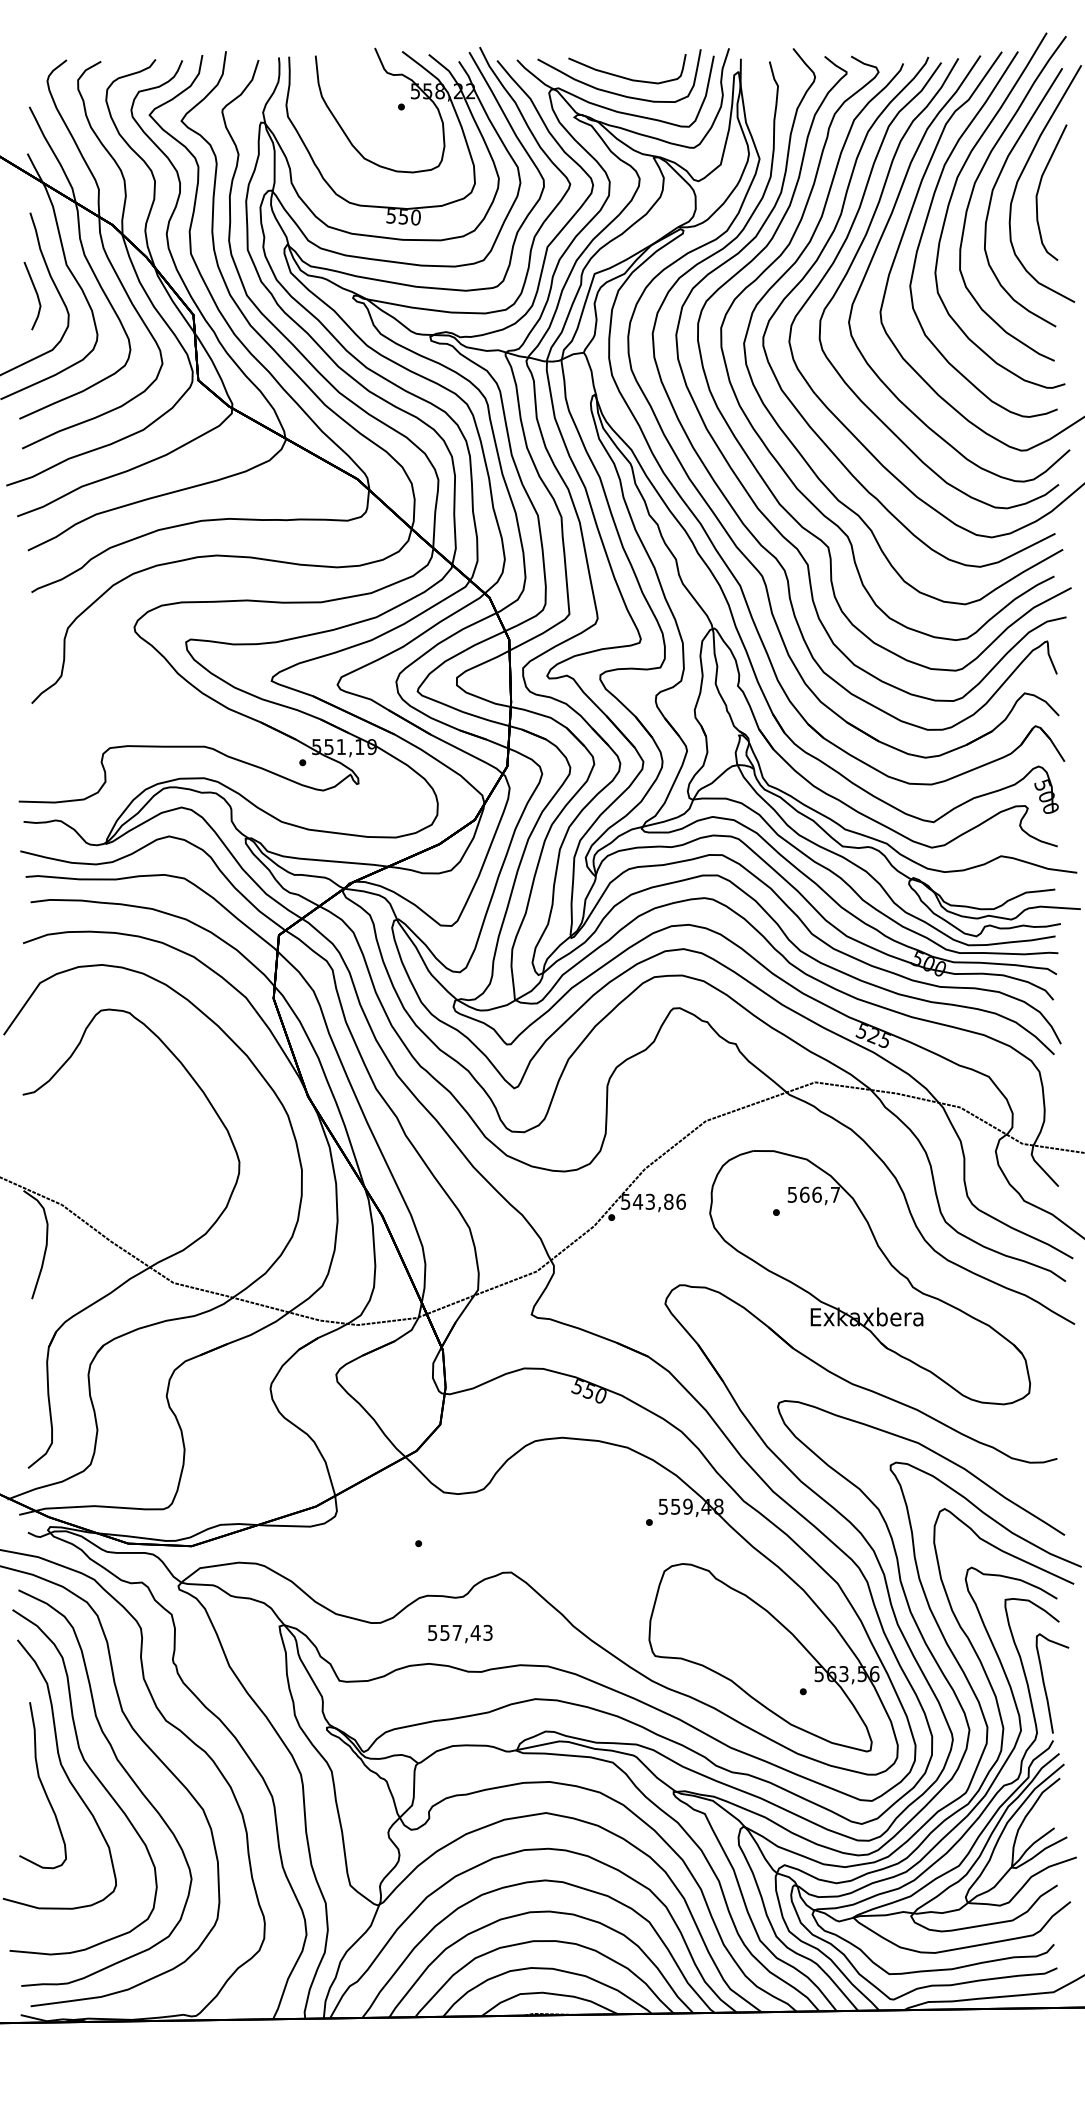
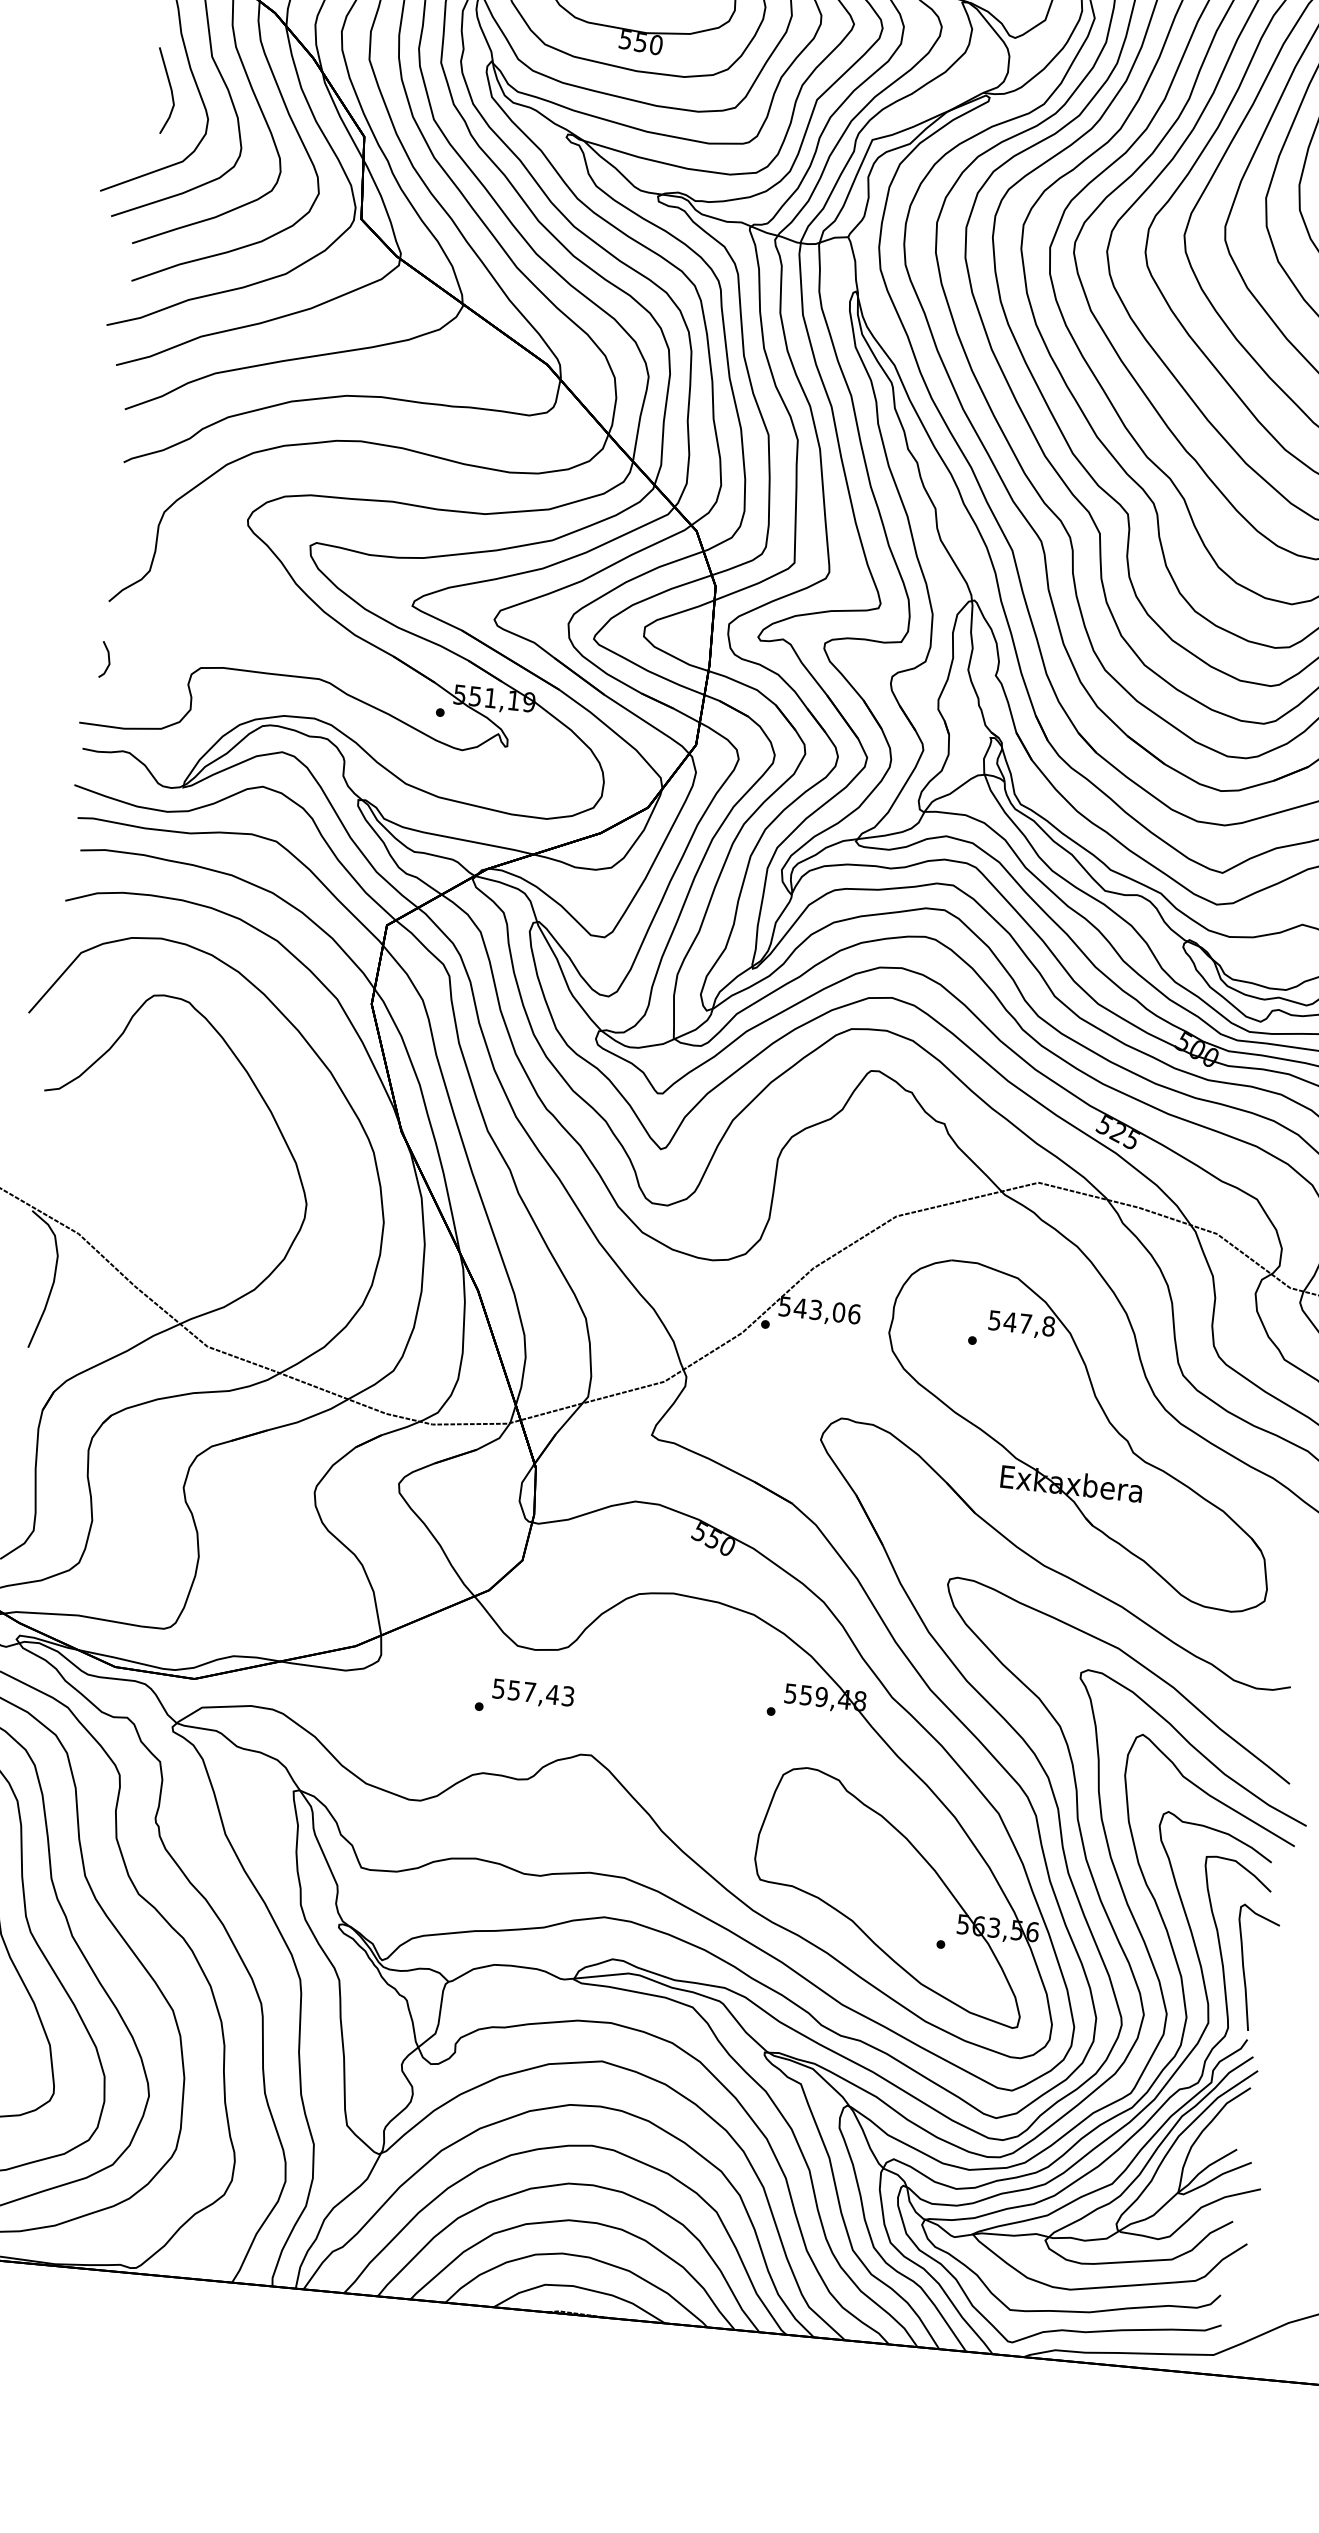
line: (35, 748) -> (107, 658), added
text: (819, 1194) -> (1028, 1323), 566,7 -> 547,8
text: (668, 1201) -> (838, 1312), 543,86 -> 543,06
text: (460, 1633) -> (533, 1693), moved

